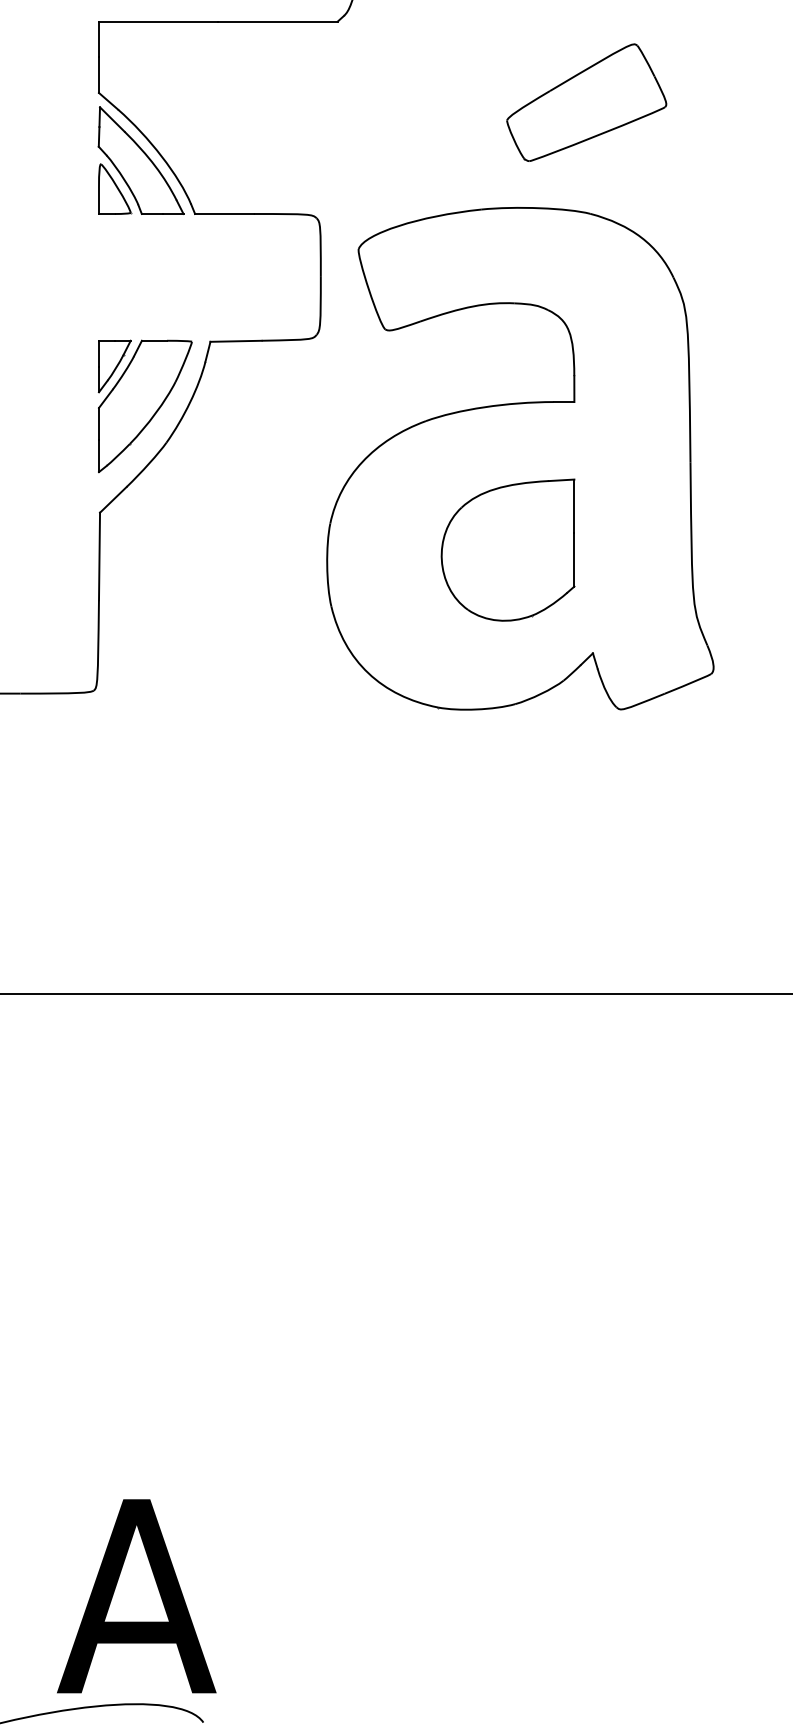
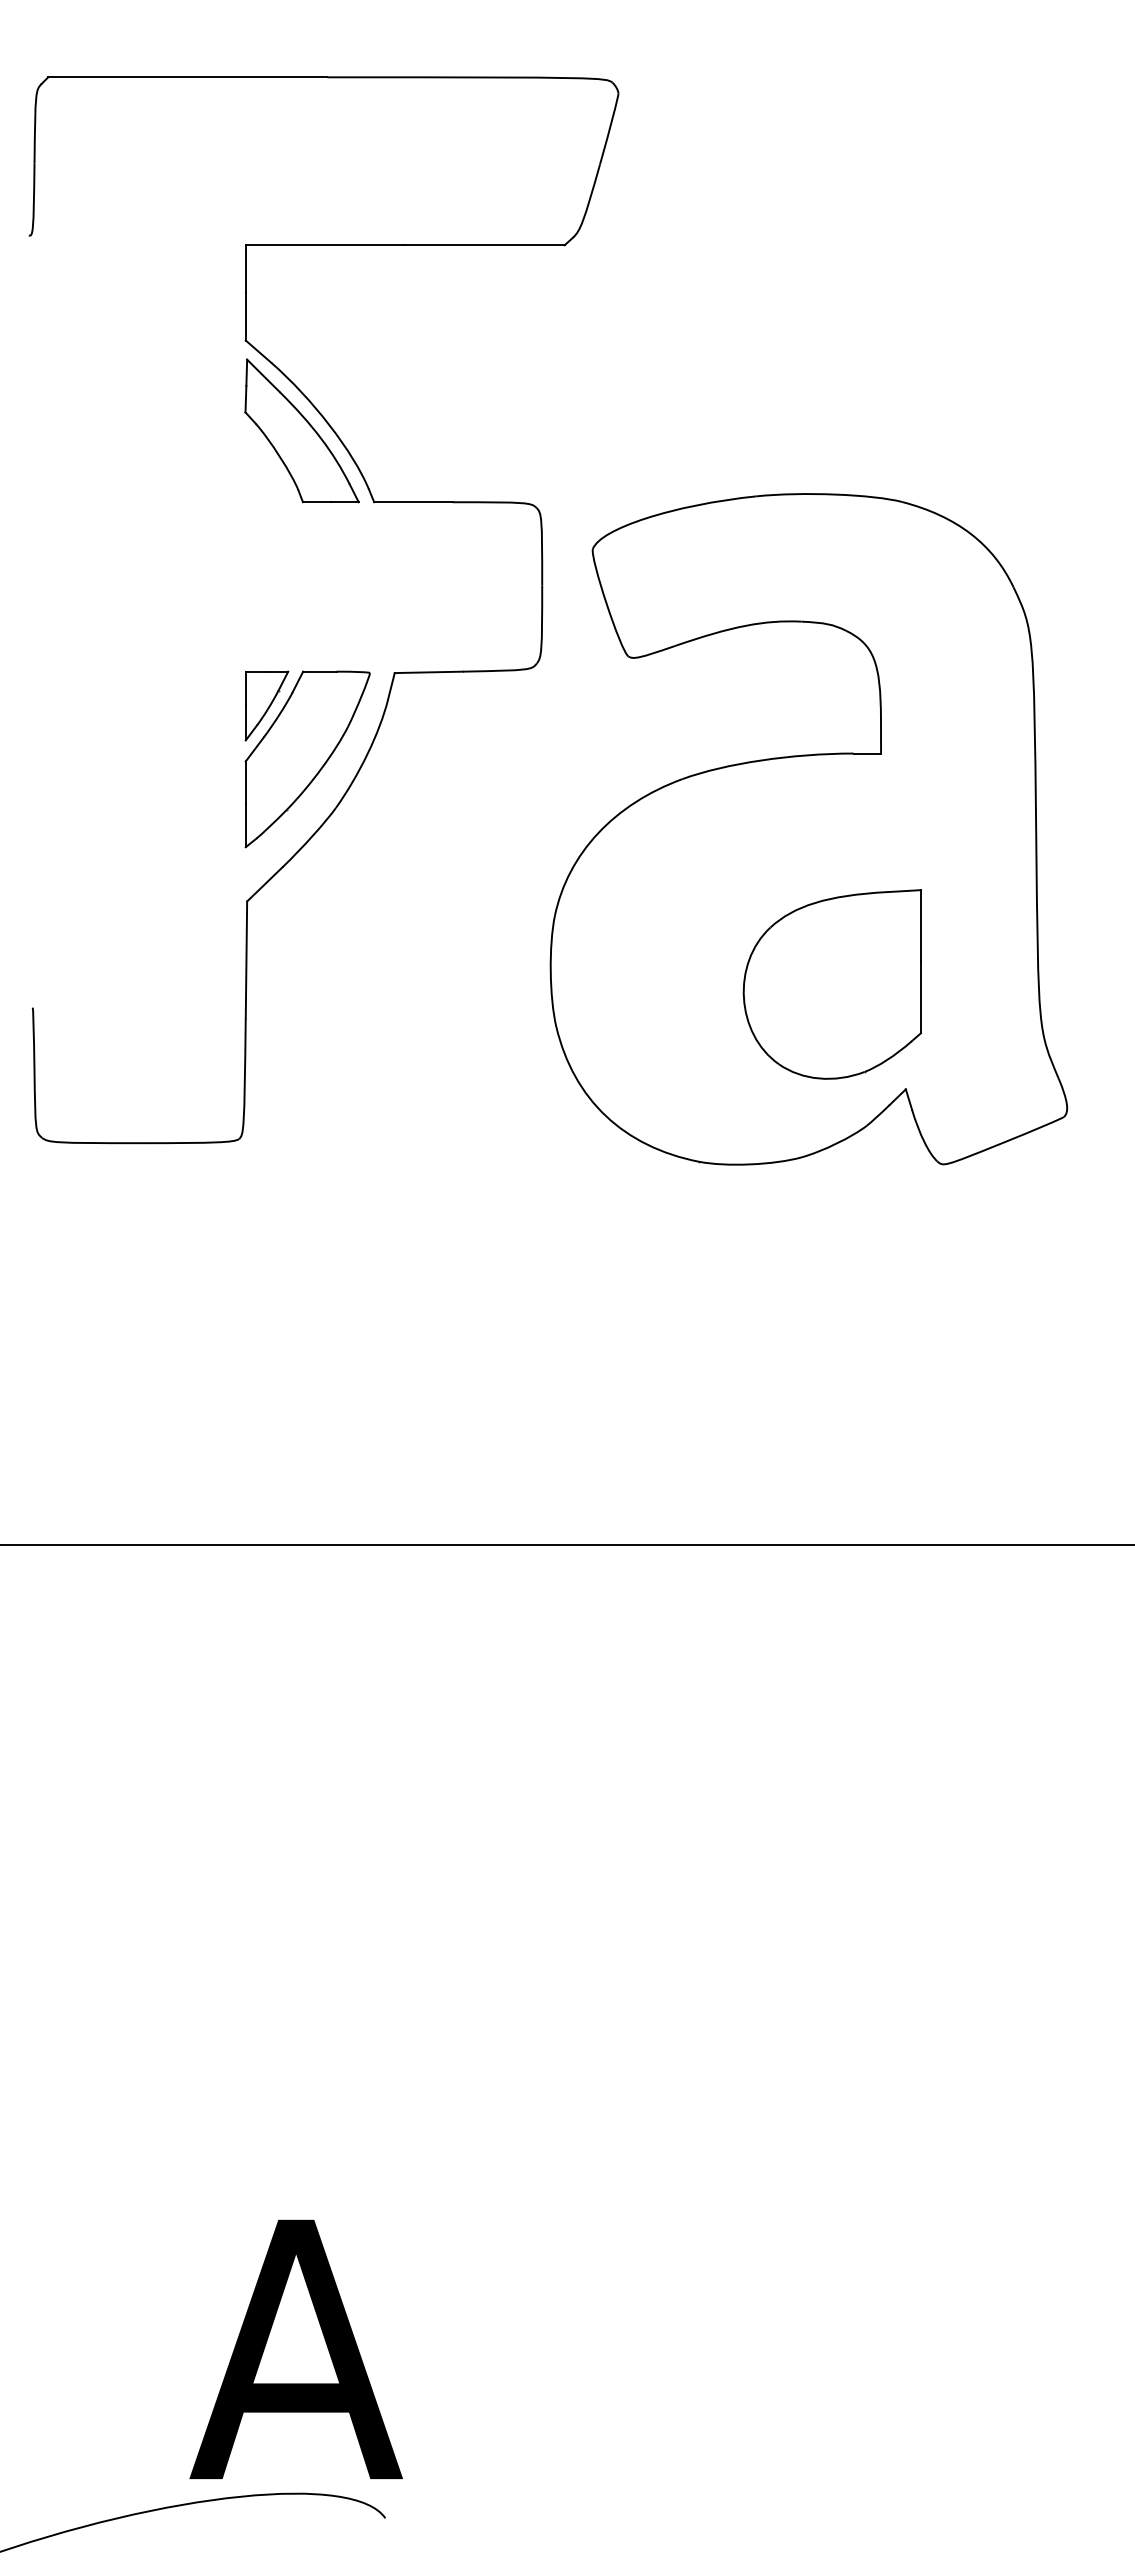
part: (586, 102) -> (897, 353), removed
part: (114, 188) -> (266, 468), removed
part: (508, 550) -> (832, 984), moved

